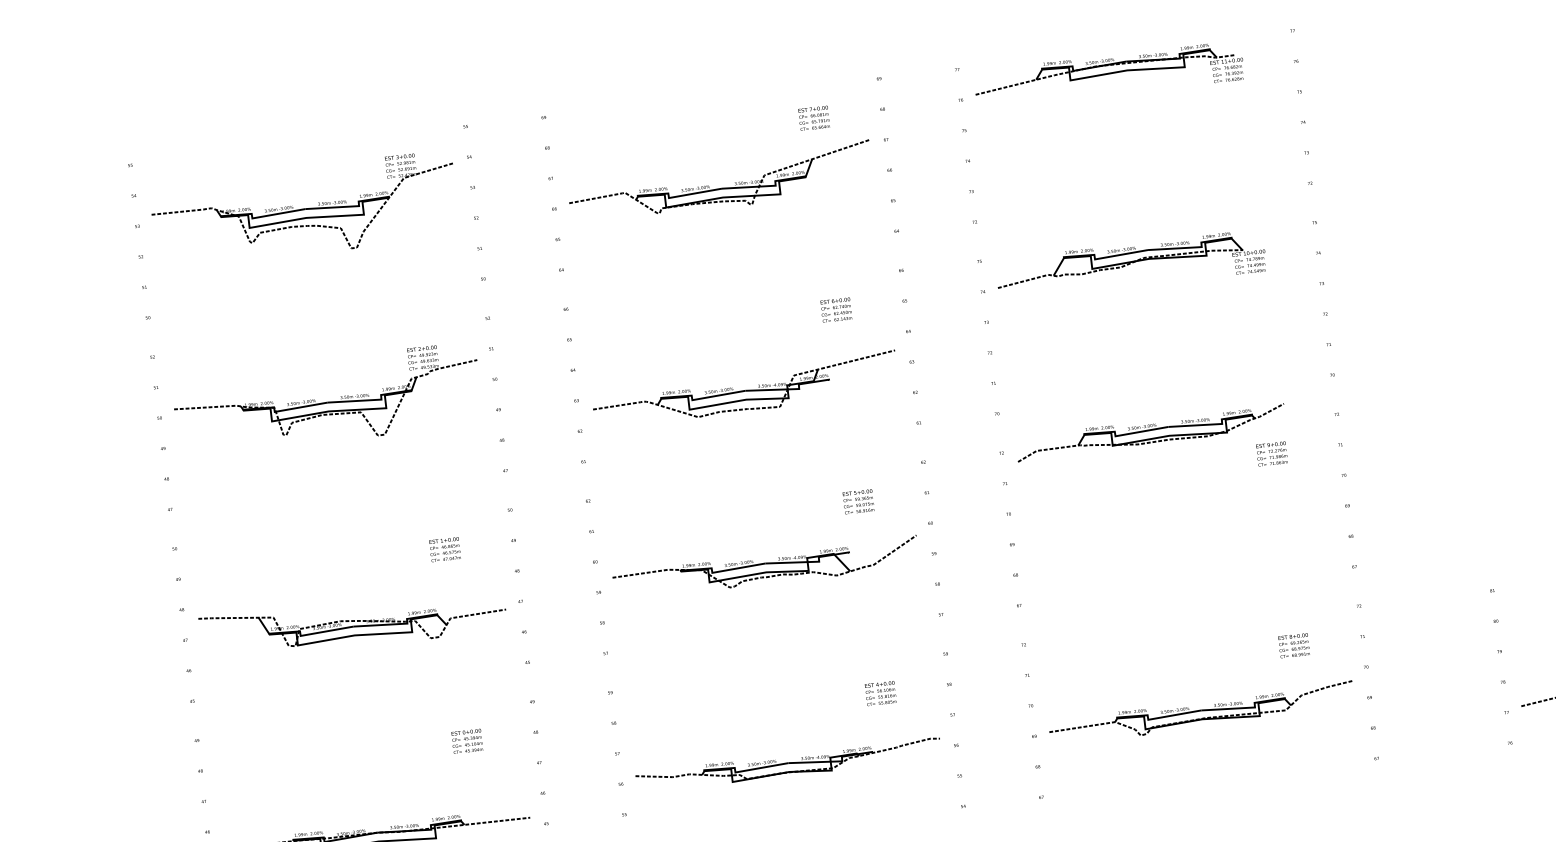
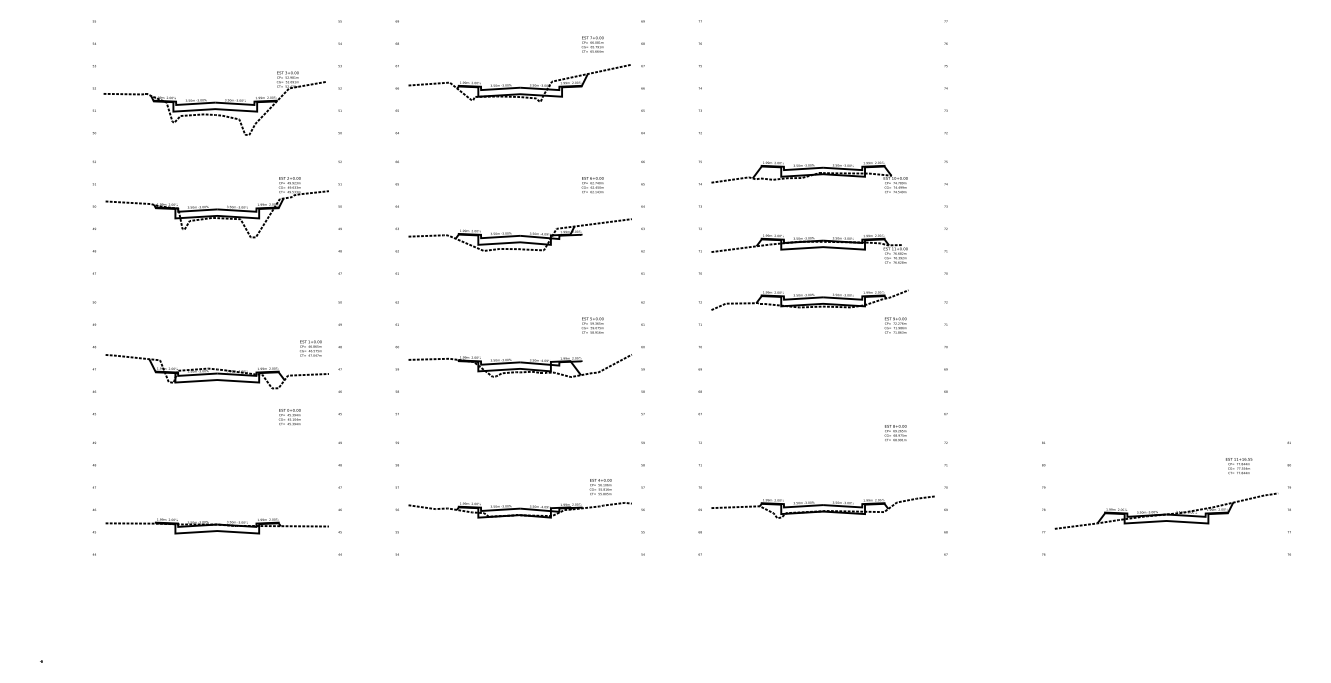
part: (1108, 74) -> (809, 248), moved
part: (304, 210) -> (214, 103), moved
text: (444, 549) -> (310, 348), moved
text: (1293, 646) -> (895, 433), moved
text: (880, 694) -> (600, 487), moved
text: (466, 742) -> (289, 417), moved

